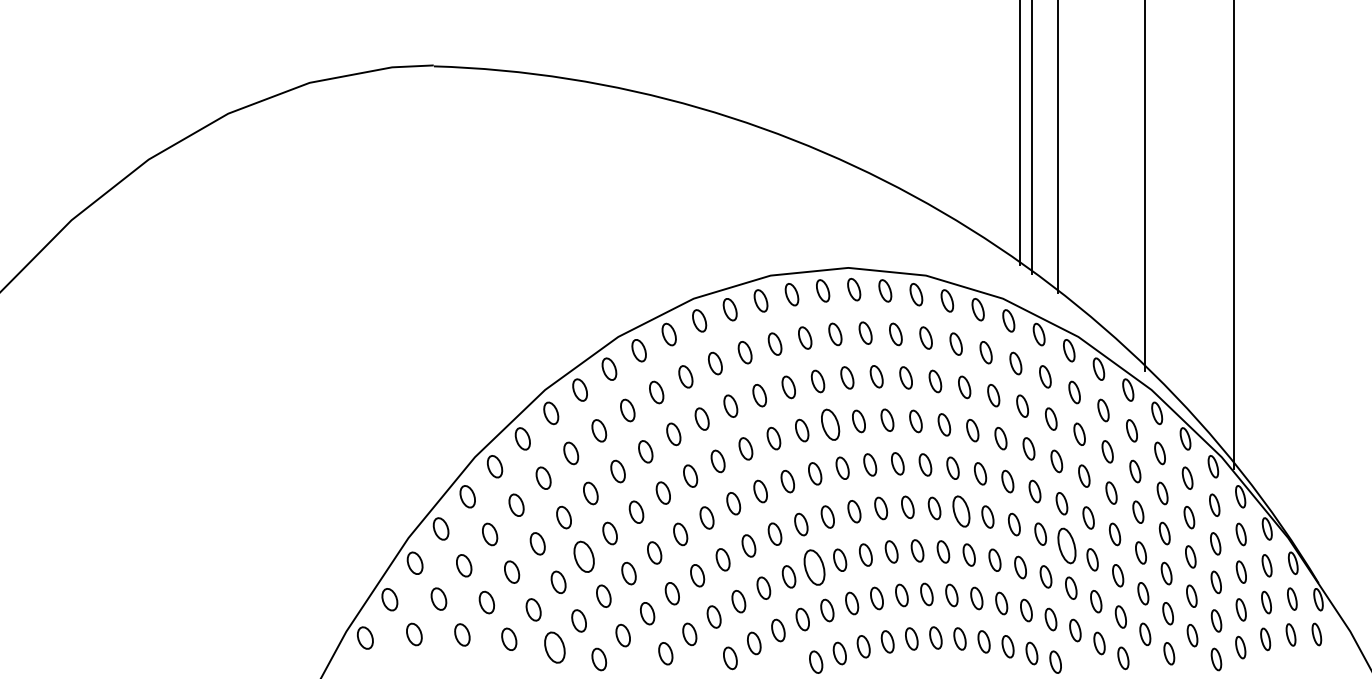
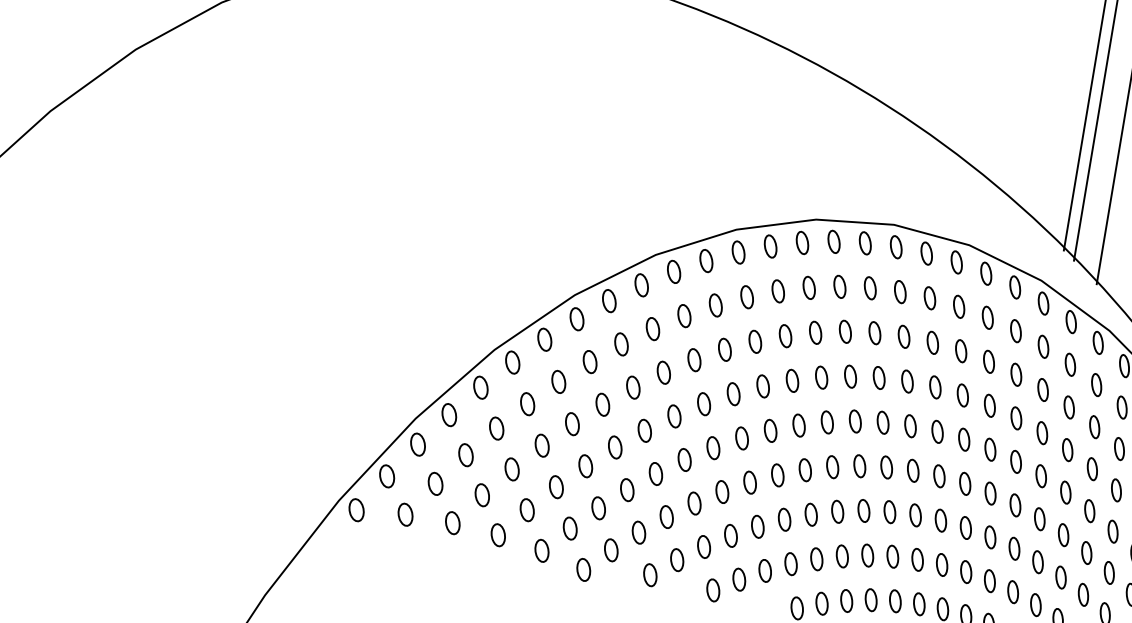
part: (830, 424) -> (850, 376), size x0.71
part: (960, 511) -> (964, 483), size x0.71
part: (1066, 545) -> (1063, 534), size x0.62
part: (583, 556) -> (585, 465), size x0.71
part: (814, 567) -> (811, 514), size x0.62
part: (554, 647) -> (541, 550), size x0.71

